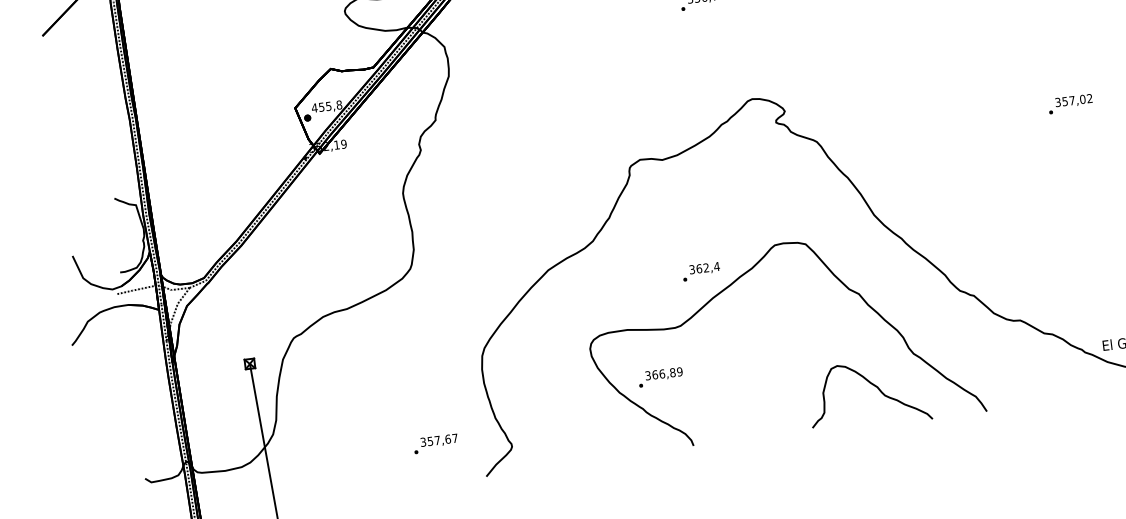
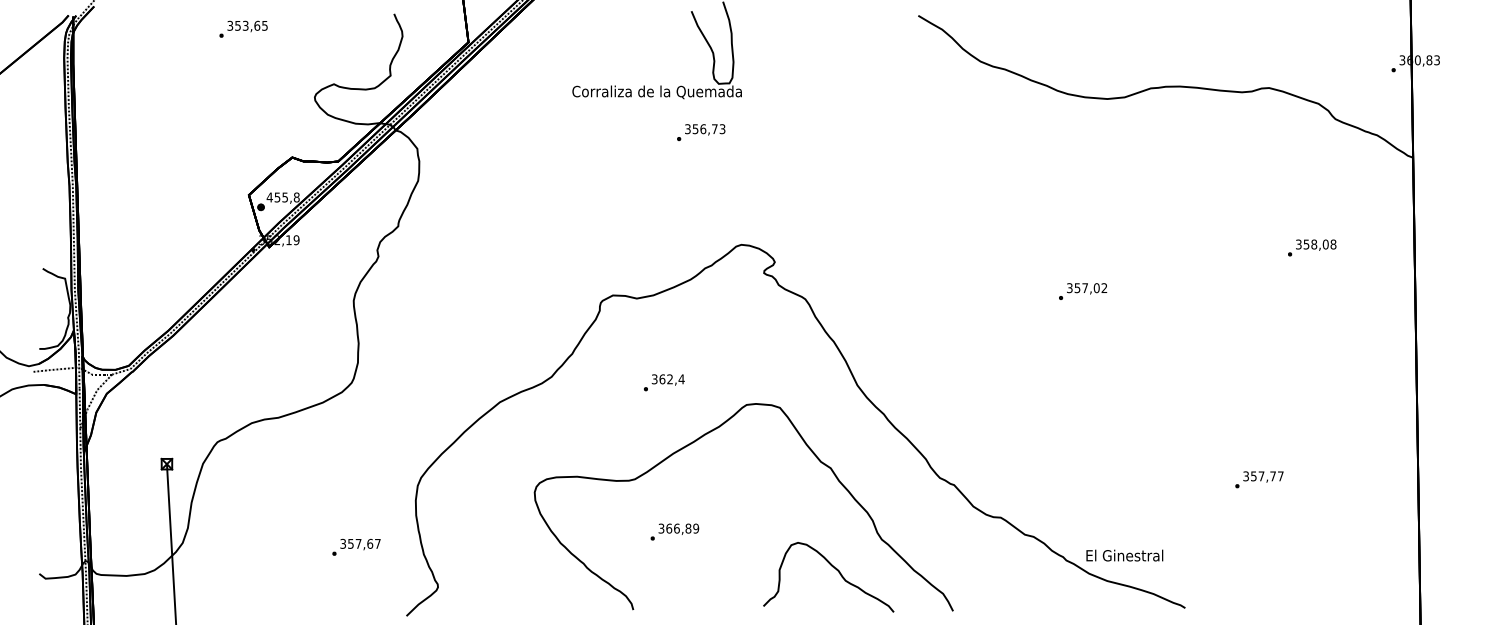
text: (701, 271) -> (664, 382), moved
text: (660, 376) -> (674, 531), moved
text: (435, 443) -> (356, 546), moved

